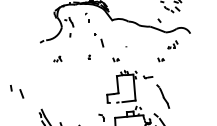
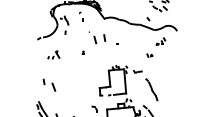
line: (112, 41) -> (104, 38), added
part: (57, 58) -> (53, 54), size x1.67
part: (115, 59) -> (107, 55), removed
part: (17, 91) -> (49, 85), moved

